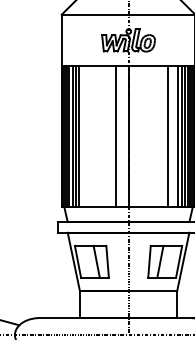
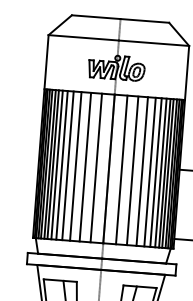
line: (83, 136) -> (61, 165), added
line: (89, 136) -> (67, 165), added
line: (96, 136) -> (75, 166), added
line: (106, 136) -> (85, 166), added
line: (140, 136) -> (121, 169), added
line: (151, 136) -> (133, 170), added
line: (160, 136) -> (142, 171), added
line: (173, 136) -> (156, 172), added

